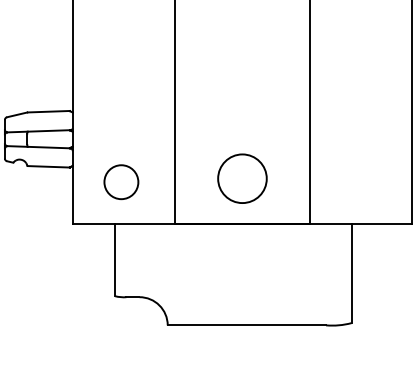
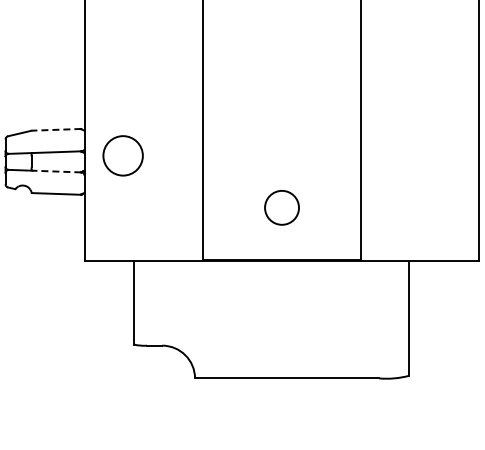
line: (48, 111) -> (56, 129), solid -> dashed
line: (48, 147) -> (56, 171), solid -> dashed
circle: (242, 178) -> (281, 207), size x0.6
circle: (120, 181) -> (122, 155), moved

